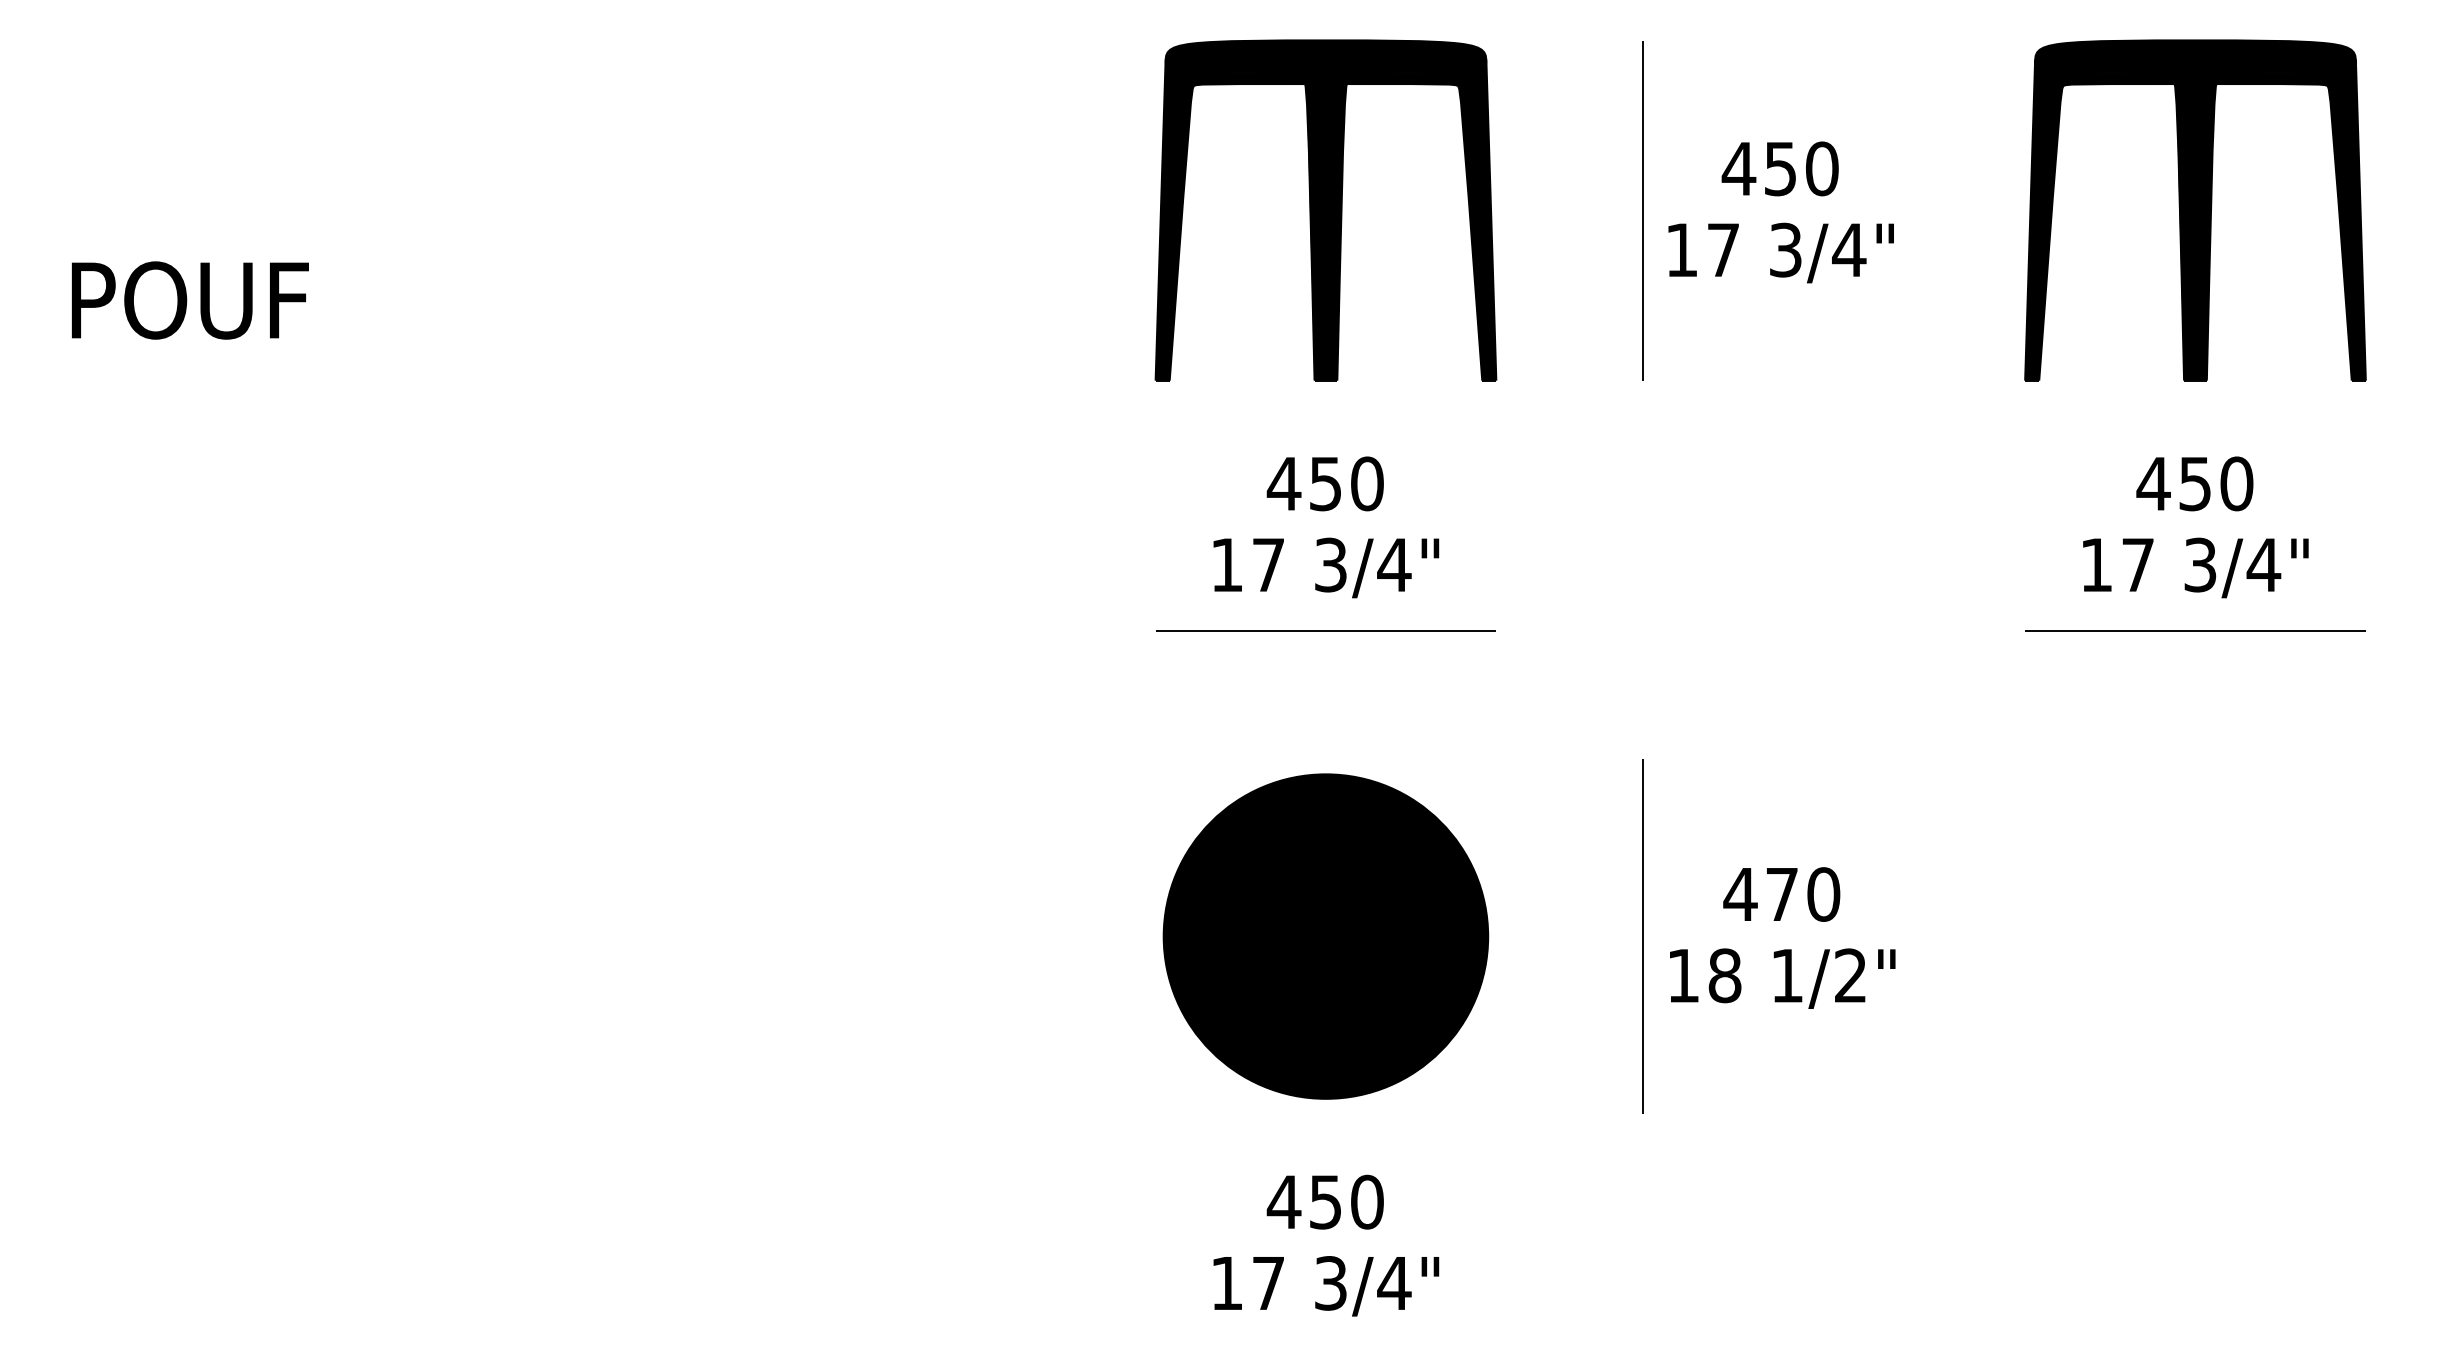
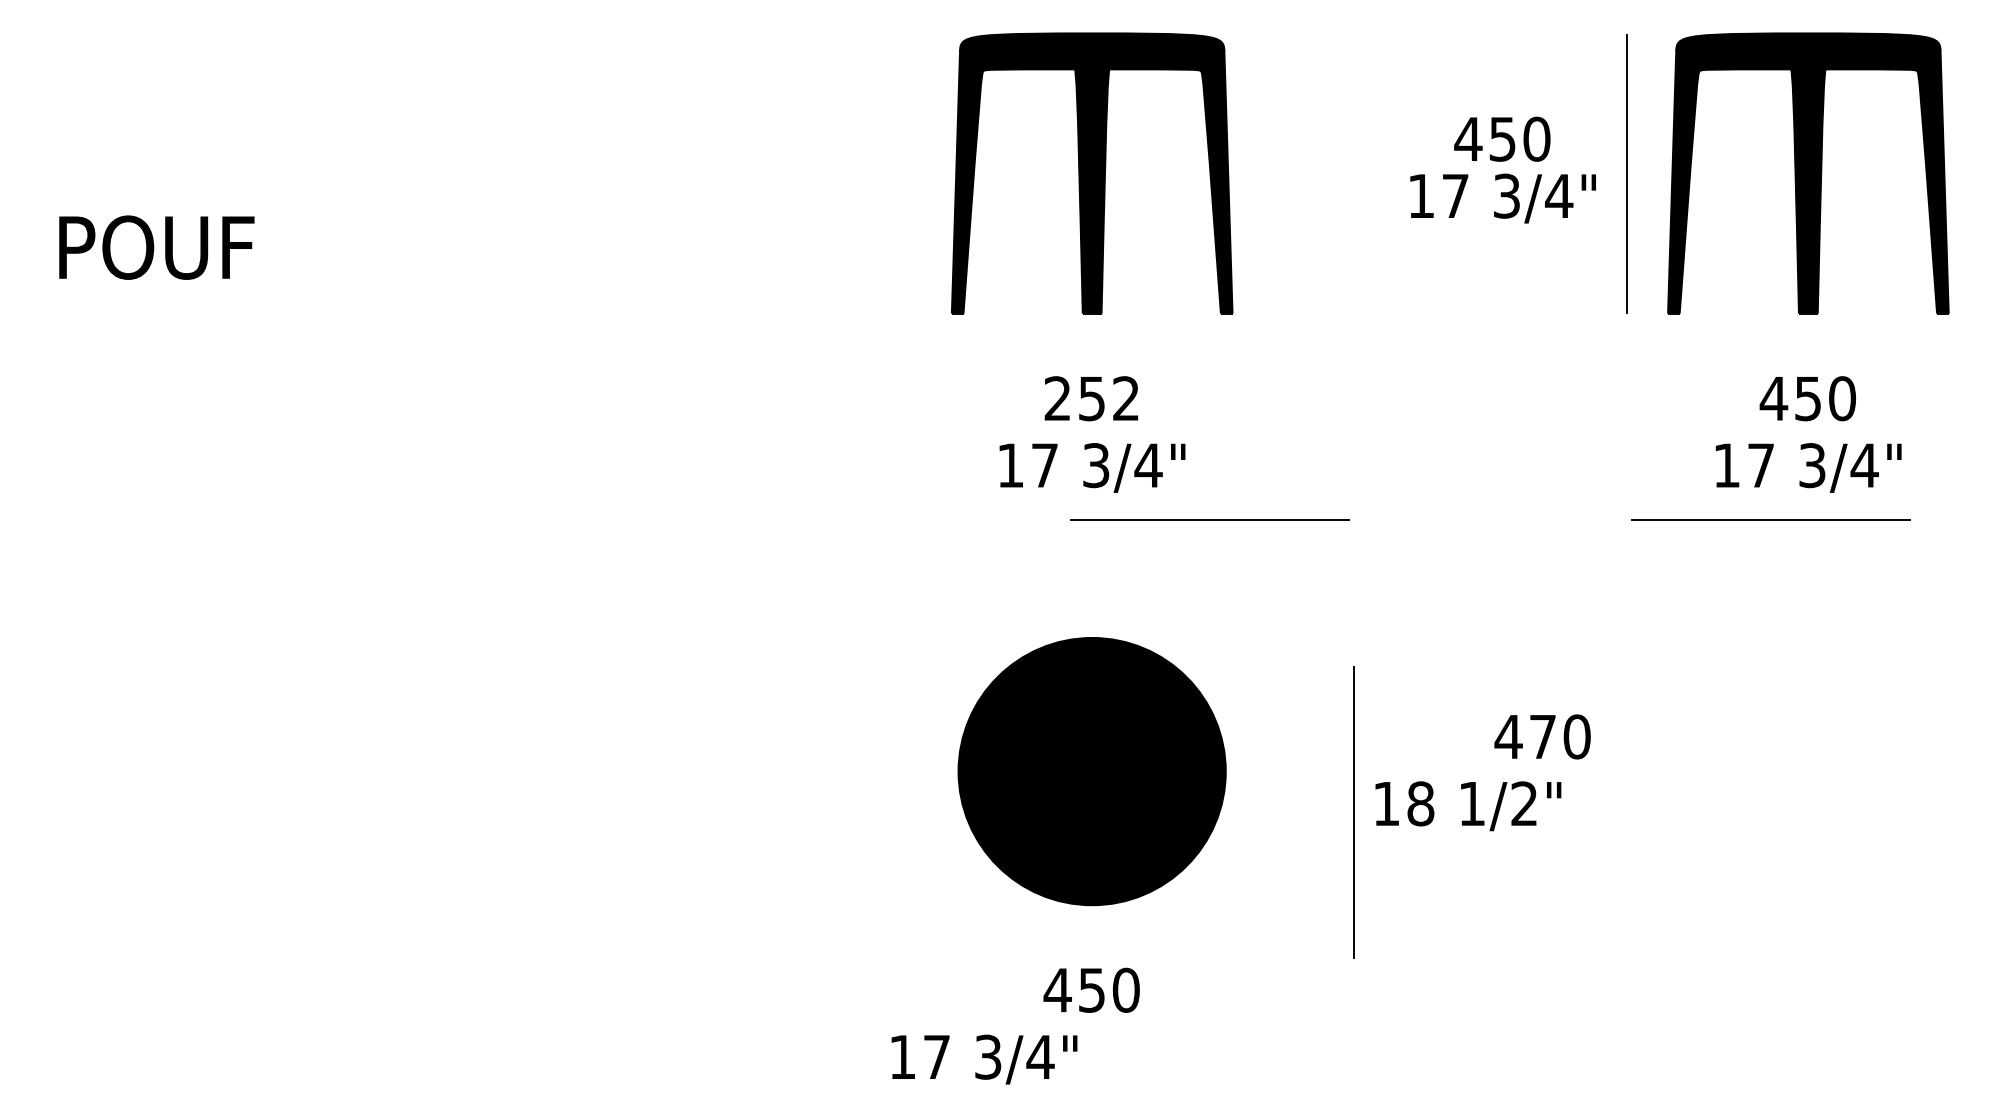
text: (1780, 167) -> (1502, 138), moved
line: (1643, 210) -> (1626, 173), moved
text: (1780, 252) -> (1502, 198), moved
text: (1325, 483) -> (1091, 398), 450 -> 252
line: (1325, 630) -> (1209, 519), moved
line: (2194, 630) -> (1770, 519), moved
text: (1781, 894) -> (1542, 736), moved
line: (1643, 936) -> (1353, 812), moved
text: (1326, 1286) -> (984, 1059), moved

